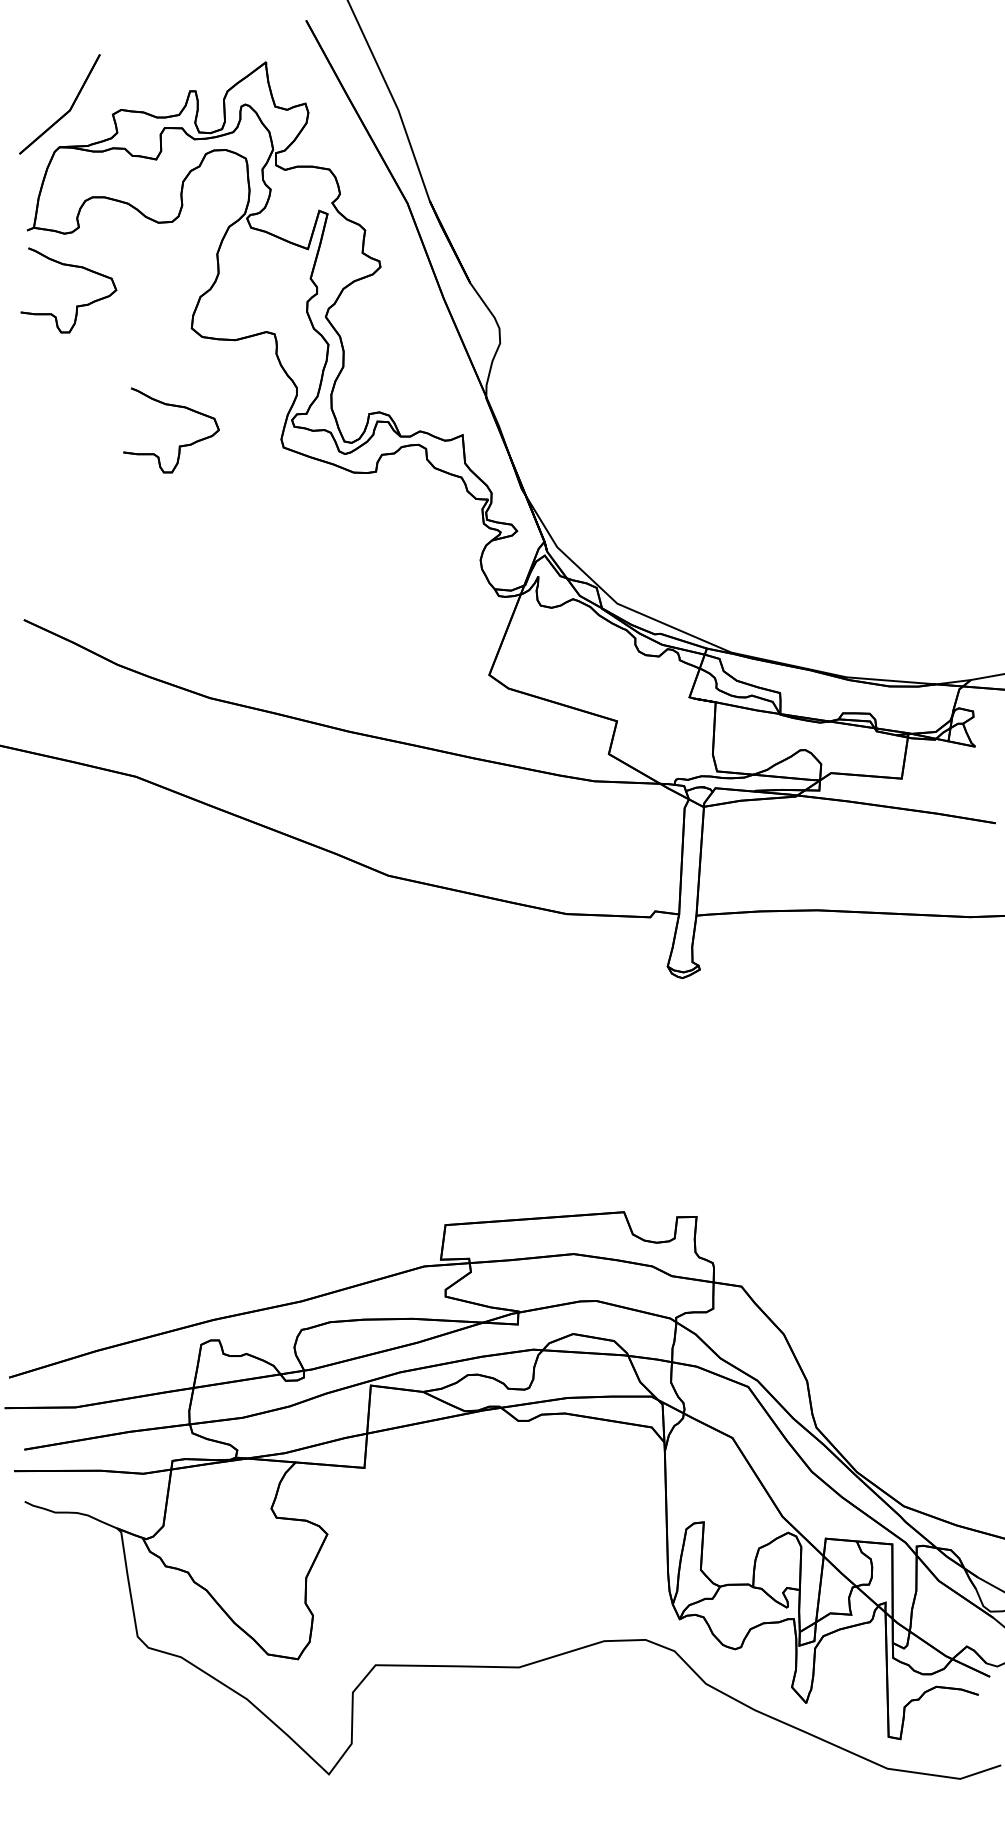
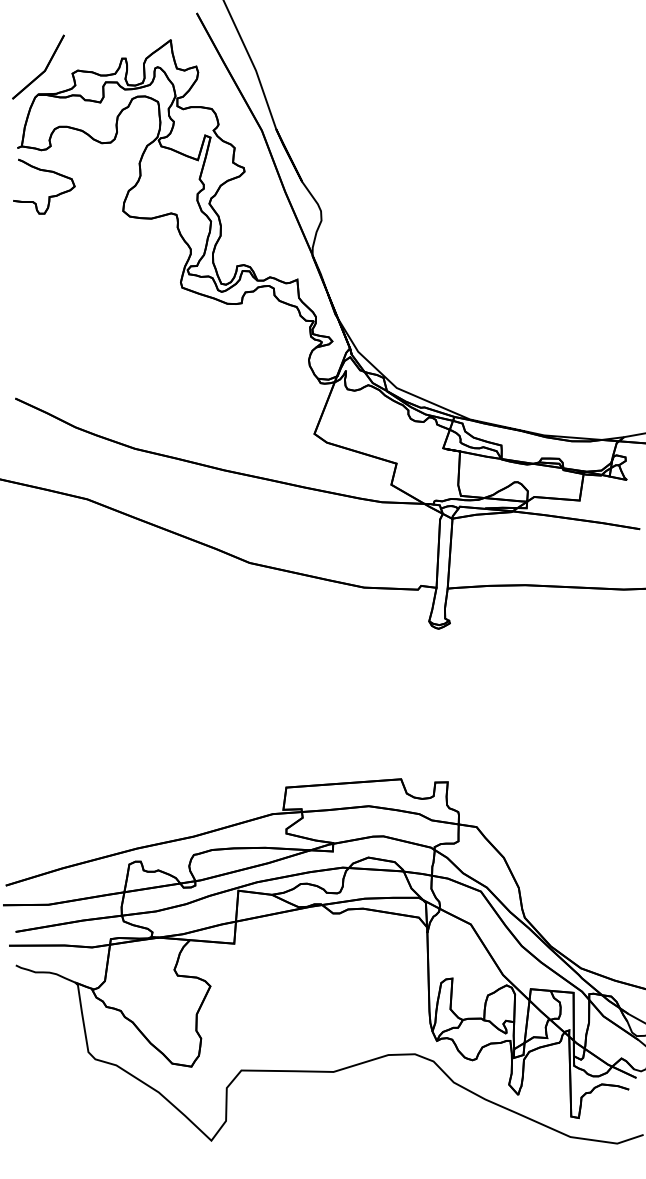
part: (178, 445) -> (114, 286), removed

